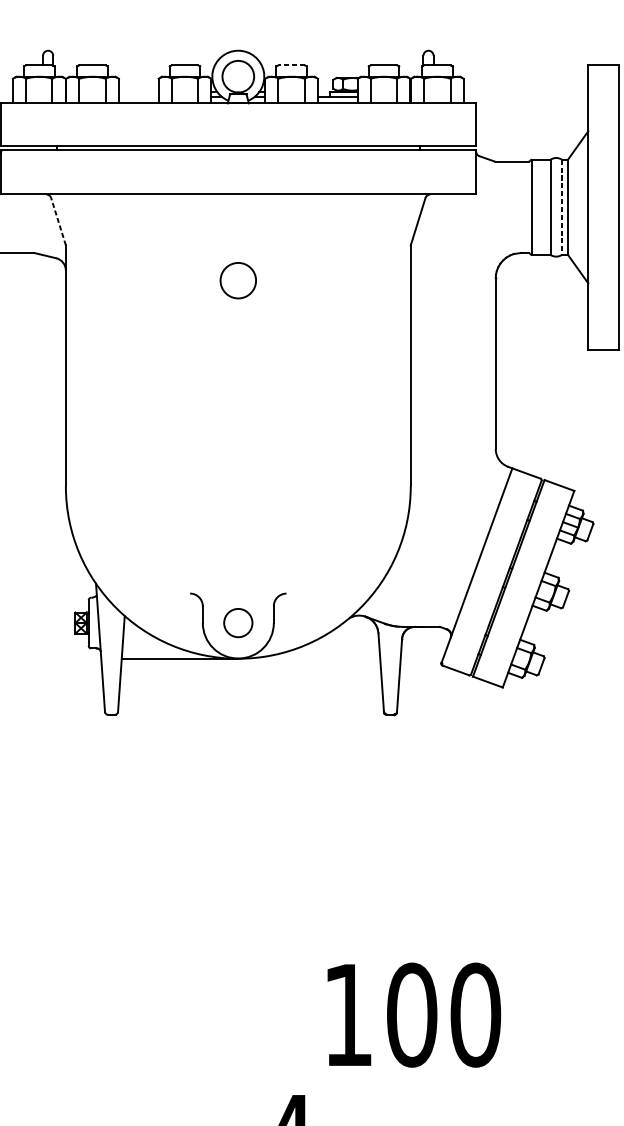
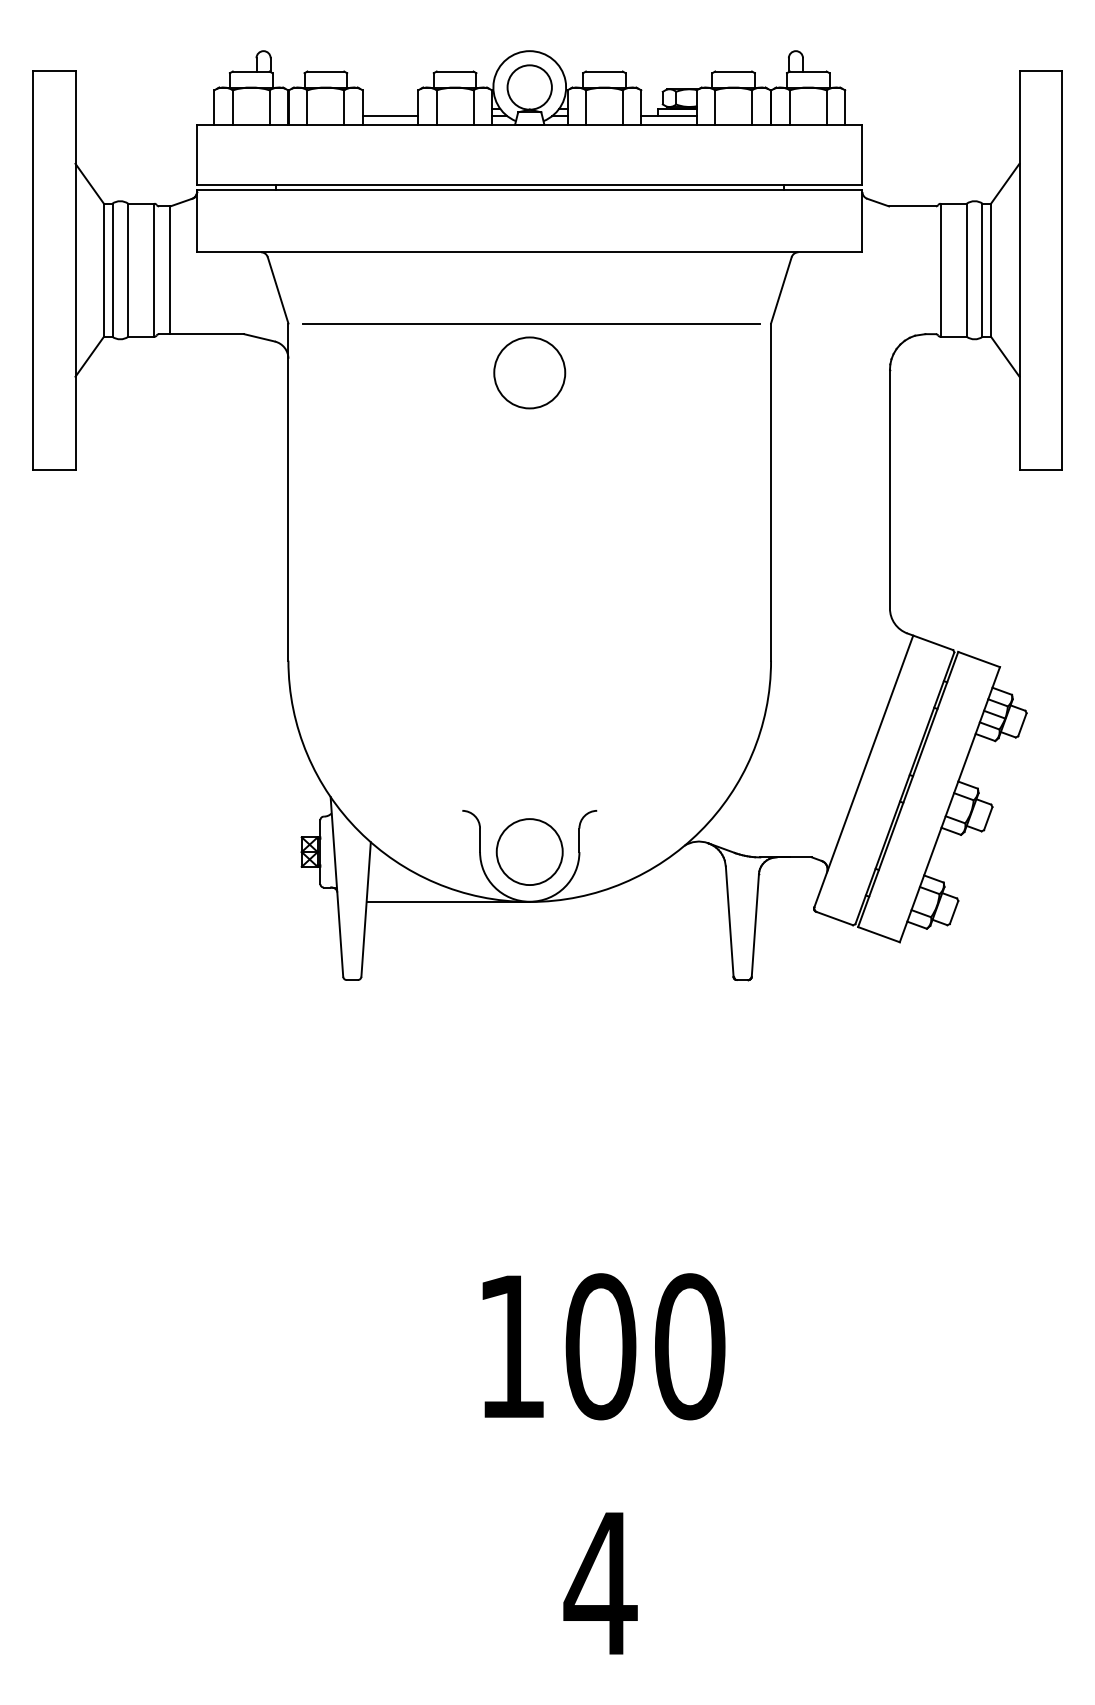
line: (291, 65) -> (603, 71), dashed -> solid
line: (138, 96) -> (390, 115), added
line: (561, 207) -> (982, 270), dashed -> solid
line: (58, 221) -> (278, 290), dashed -> solid
line: (239, 245) -> (531, 323), added
circle: (238, 280) -> (529, 372), size x1.43
circle: (238, 623) -> (529, 852), size x1.67
text: (413, 1014) -> (603, 1346), moved

